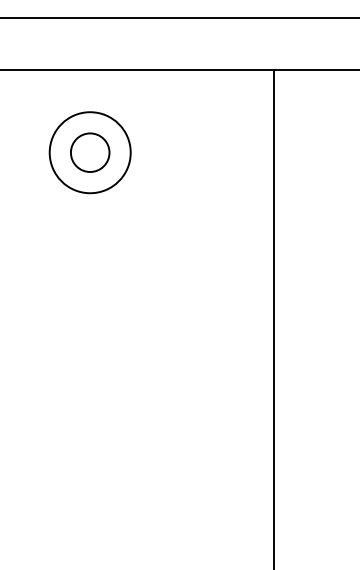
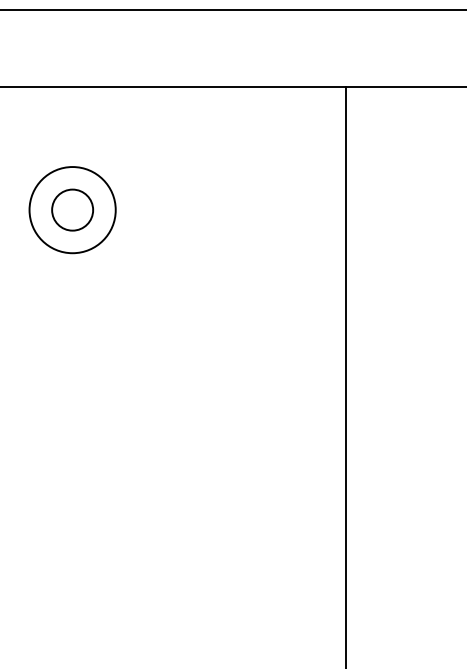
circle: (90, 152) -> (73, 209), size x0.71
circle: (90, 152) -> (73, 209), size x0.71

